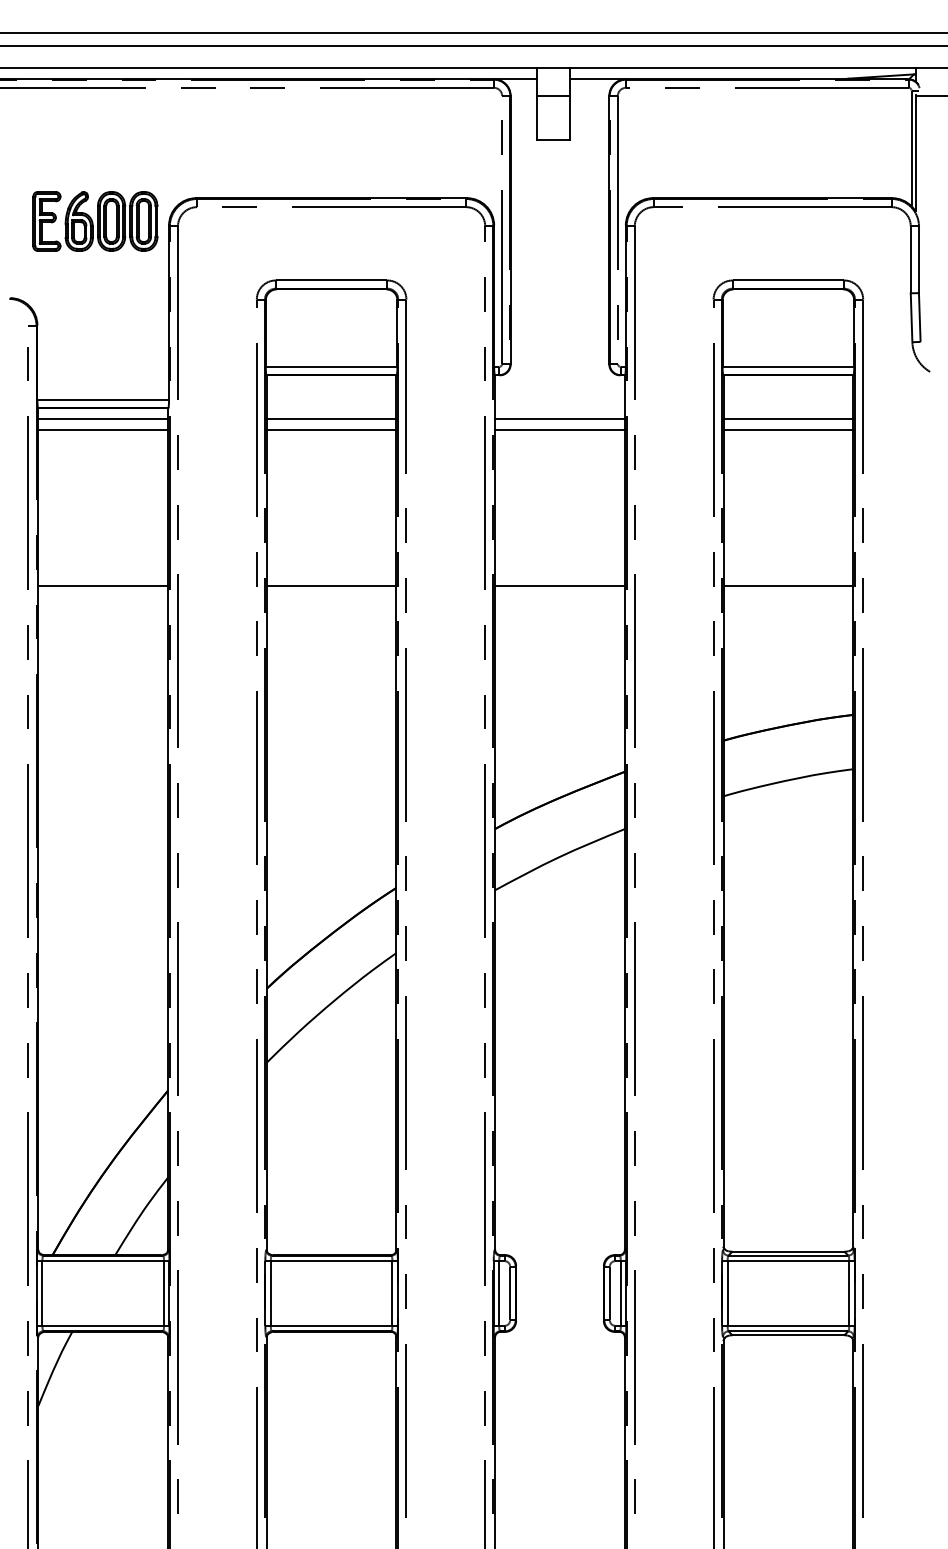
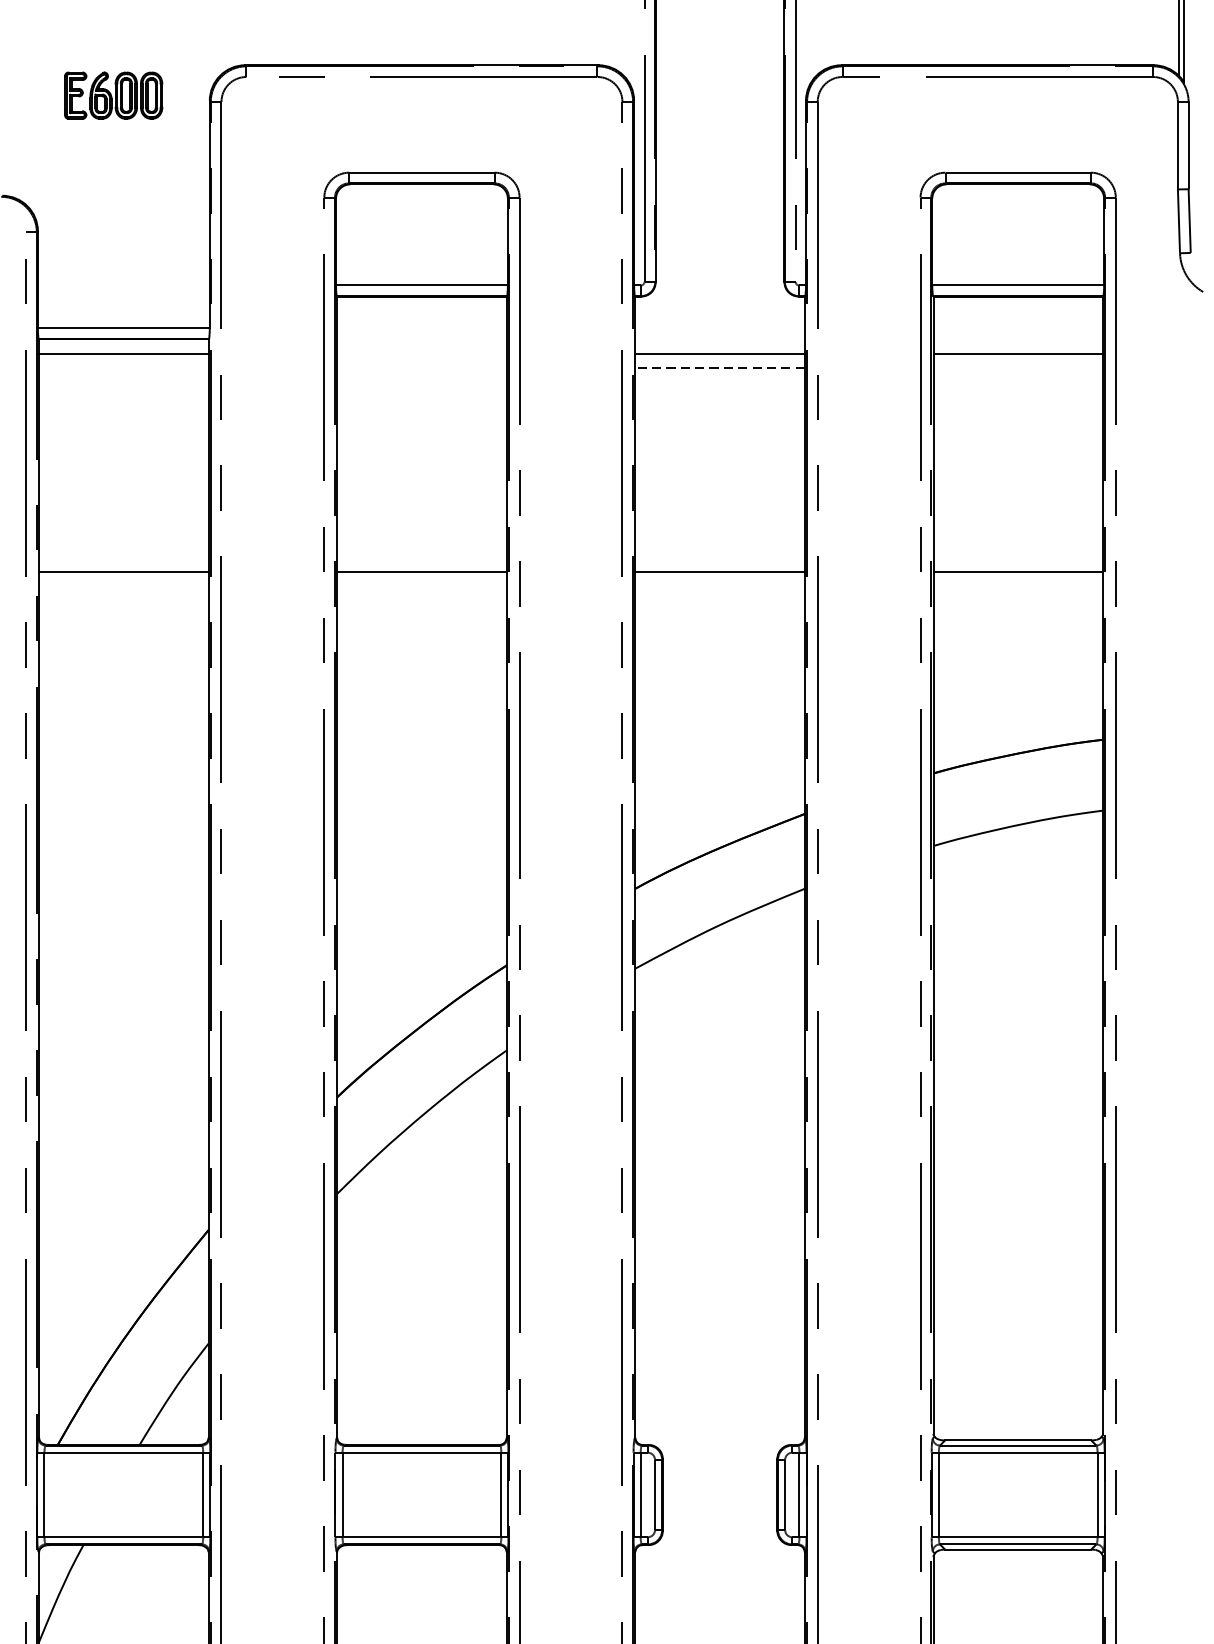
part: (95, 221) -> (113, 95), size x0.6
line: (331, 419) -> (421, 354), removed
line: (103, 430) -> (124, 368), removed
line: (331, 430) -> (421, 368), removed
line: (560, 430) -> (720, 368), solid -> dashed
line: (788, 430) -> (1018, 368), removed

